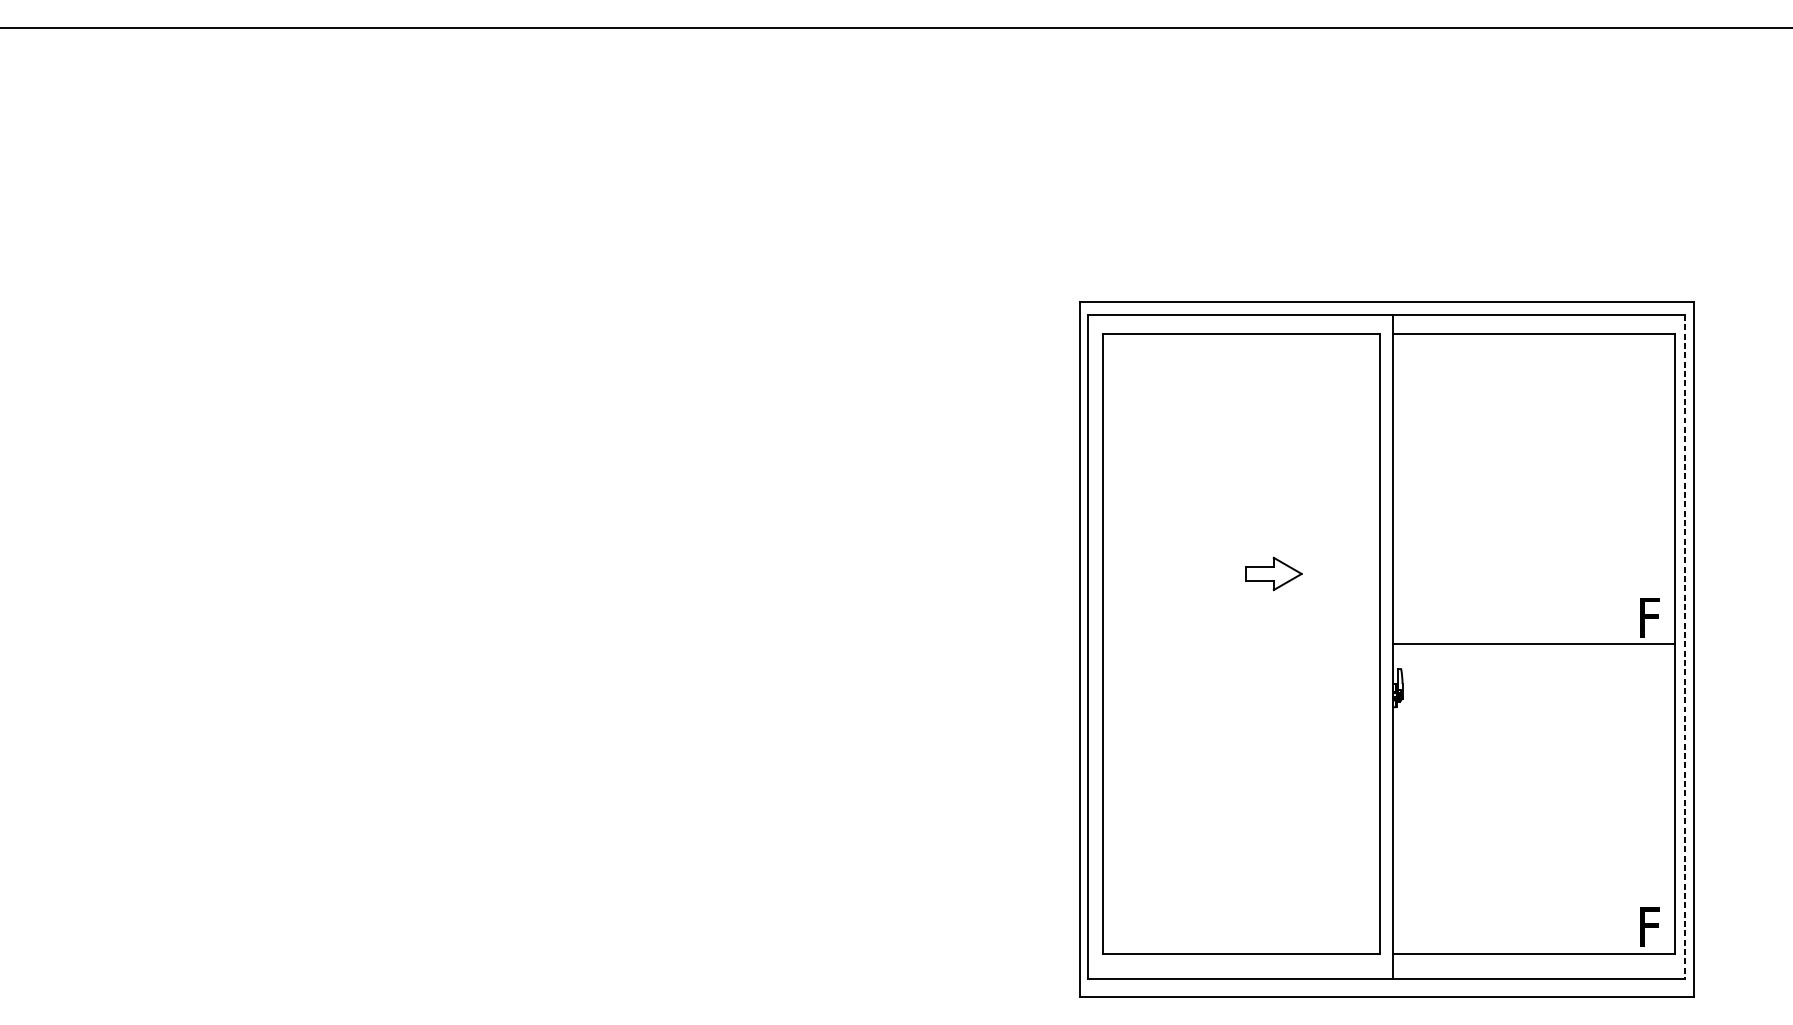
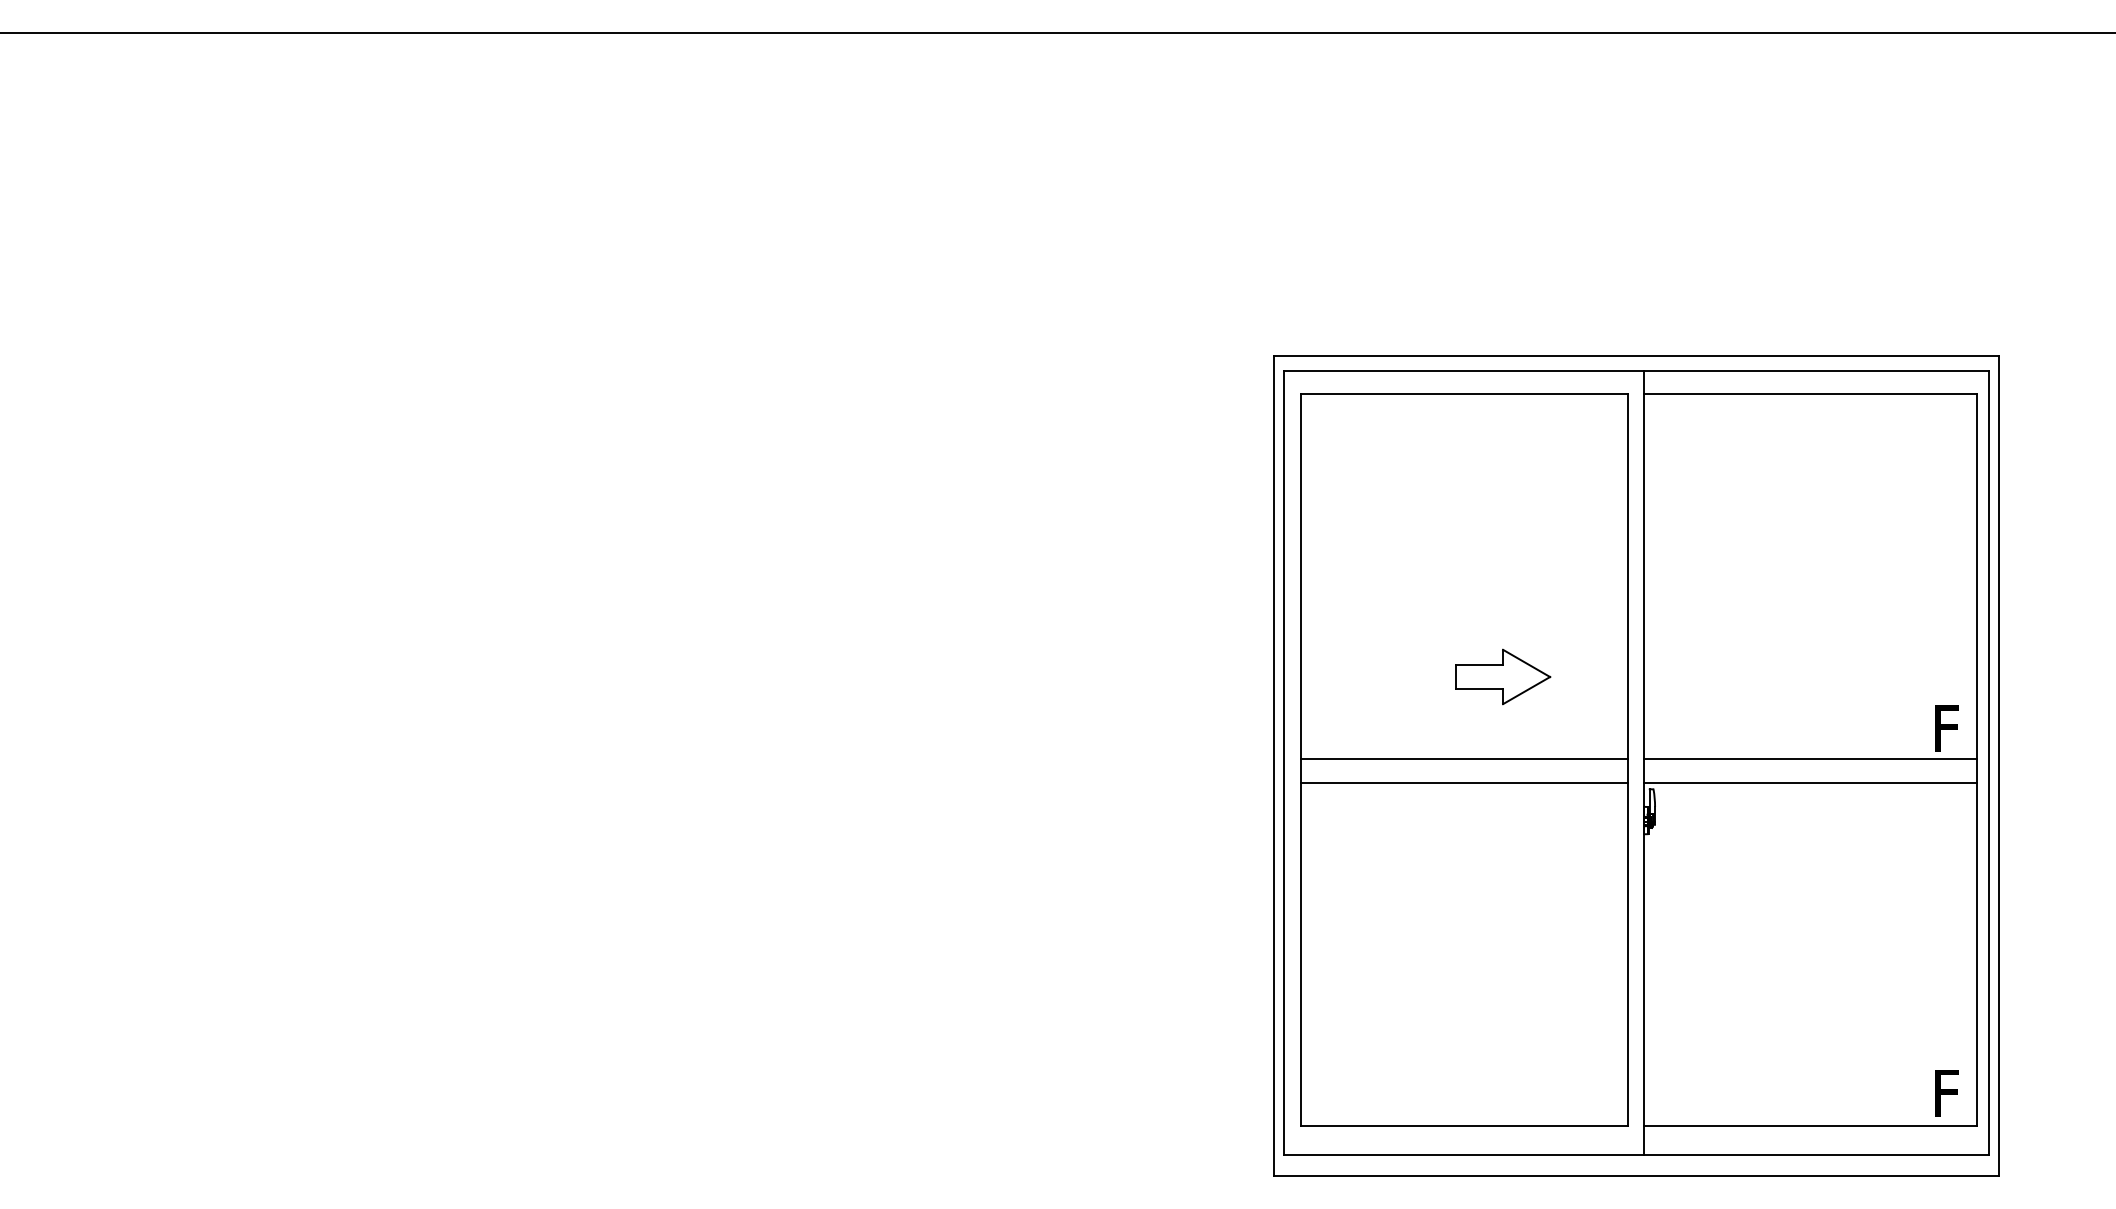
part: (1274, 573) -> (1503, 676), size x1.43
line: (1241, 643) -> (1464, 759), added
line: (1685, 647) -> (1988, 763), dashed -> solid
line: (1241, 663) -> (1464, 782), added
line: (1534, 663) -> (1810, 782), added

